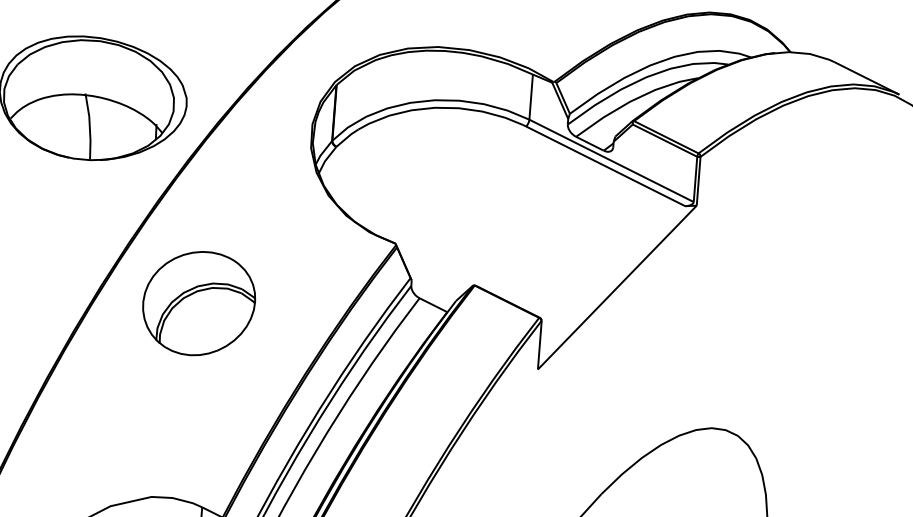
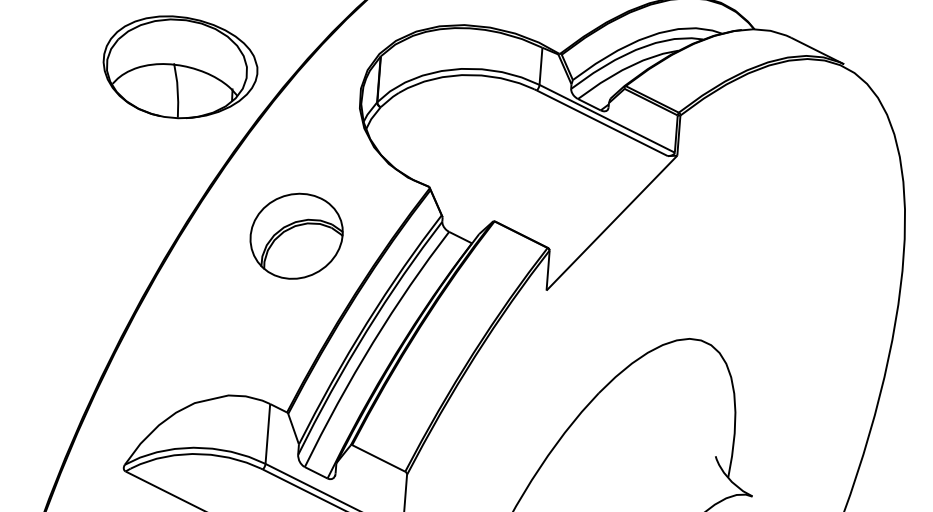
part: (198, 302) -> (296, 235), moved

